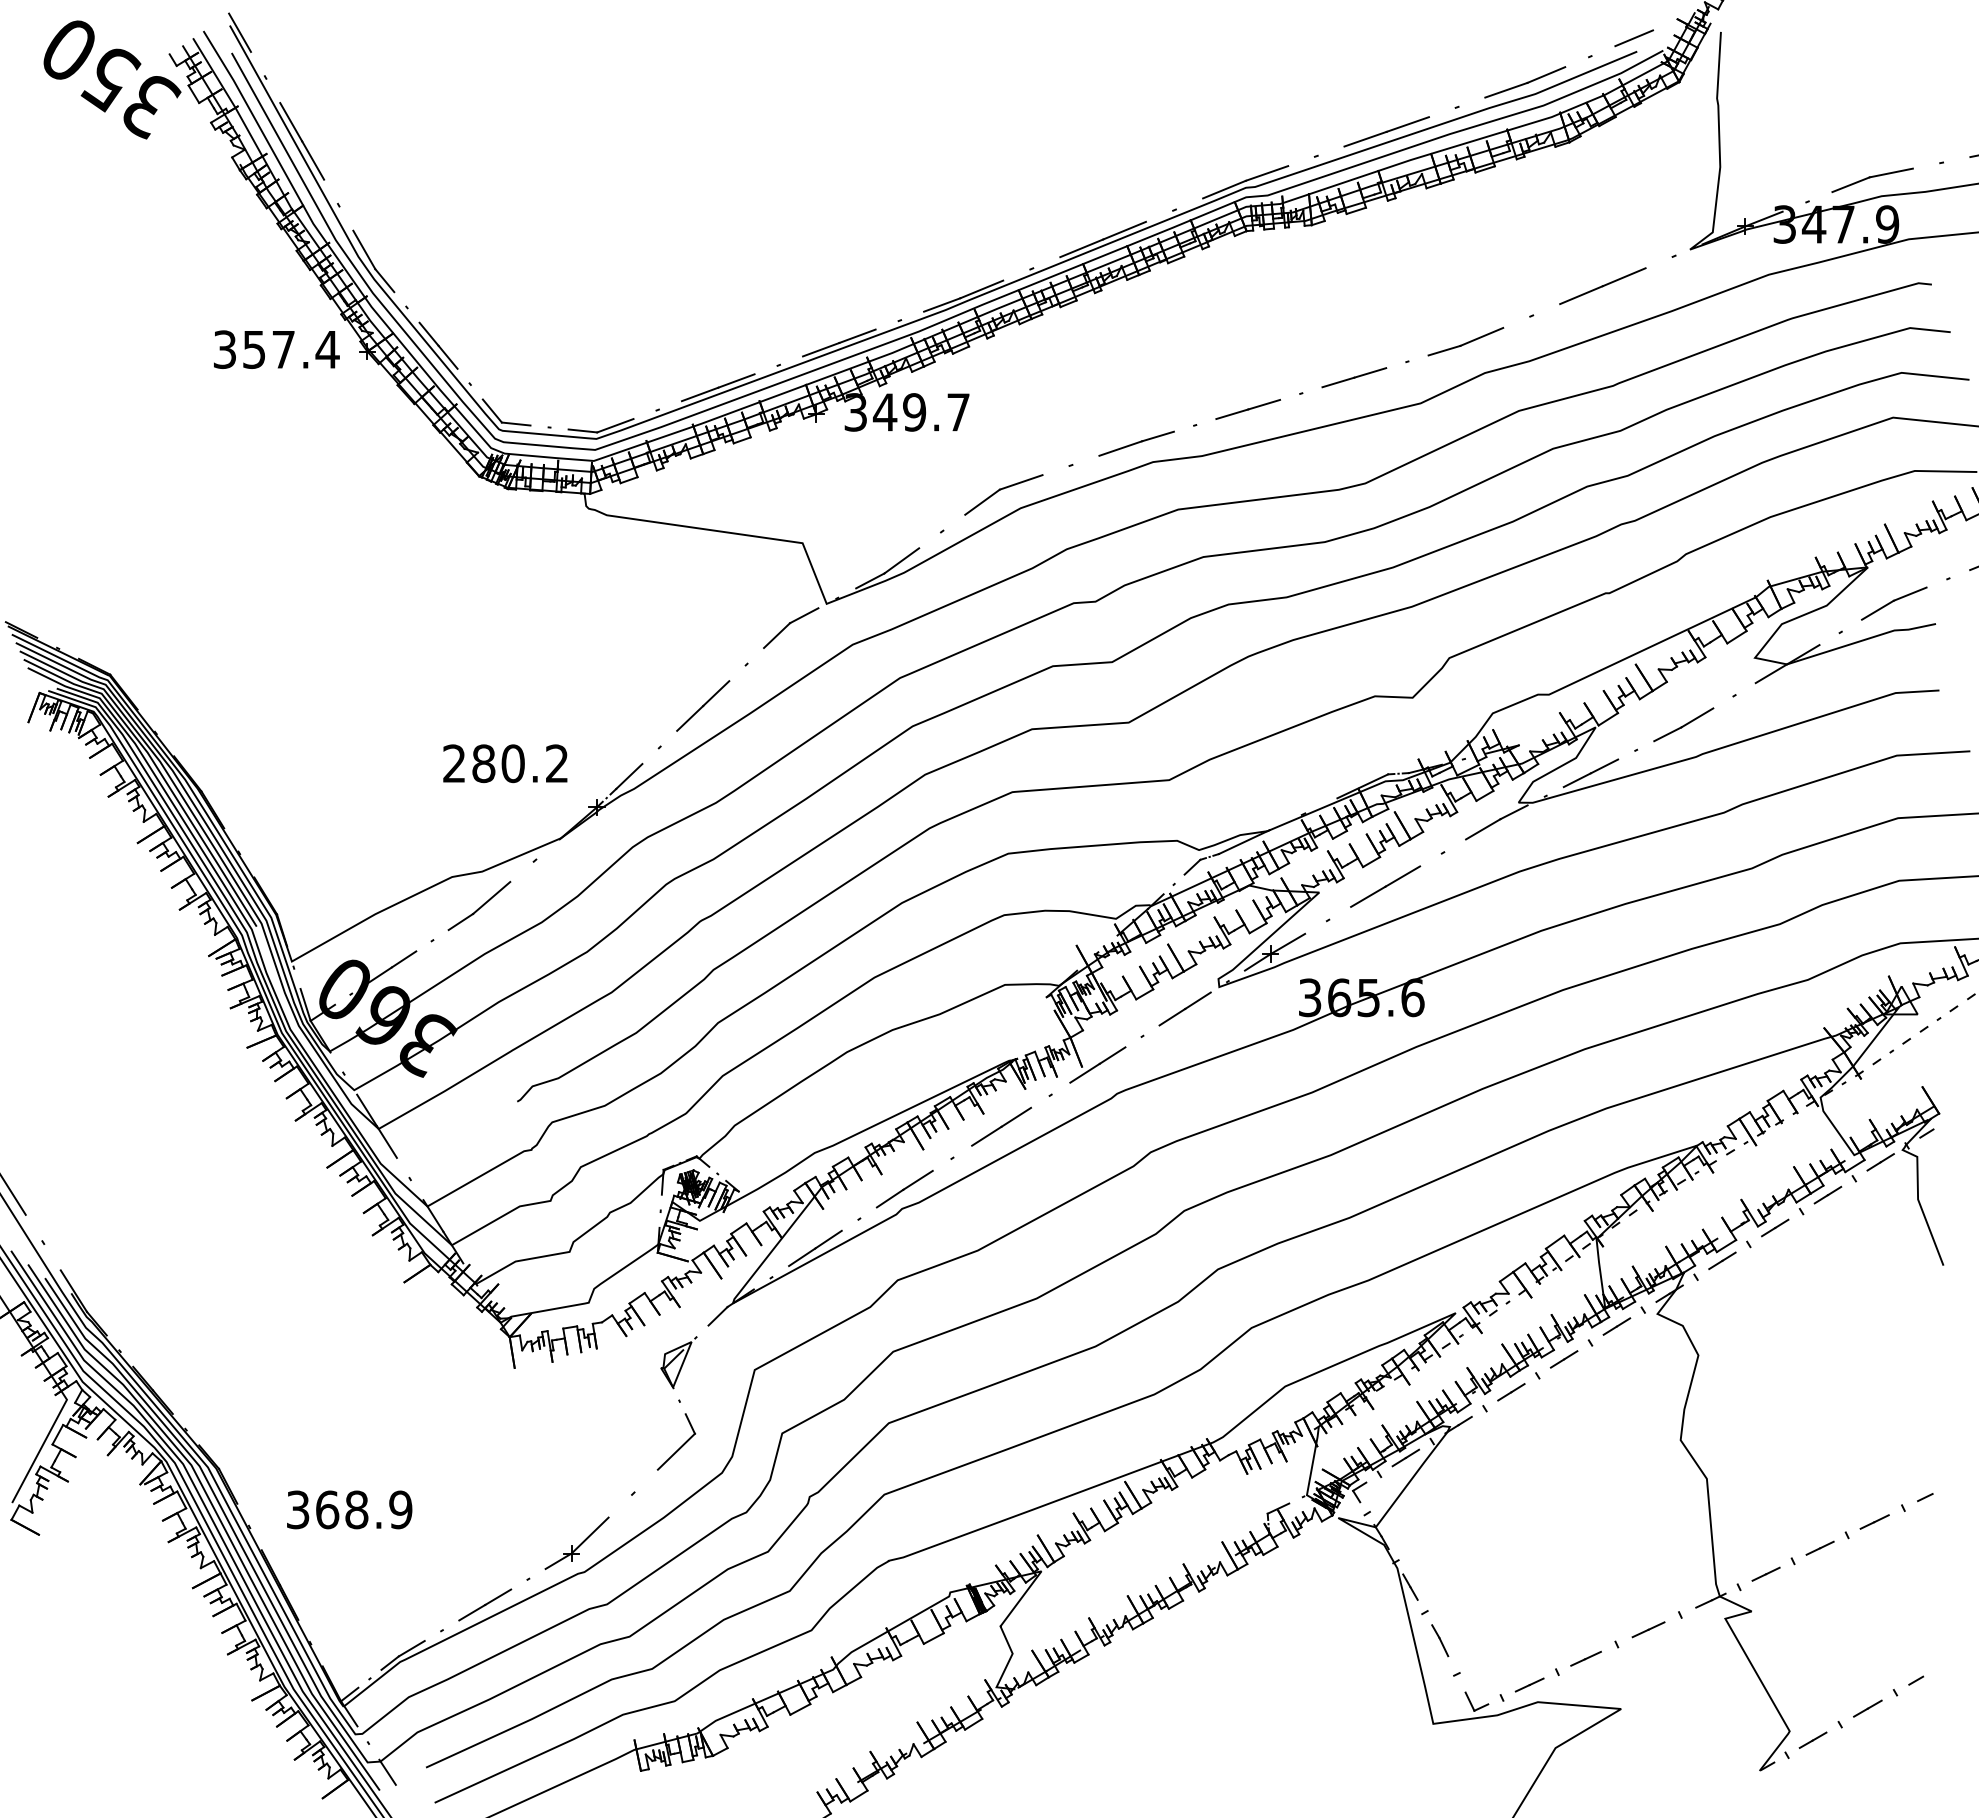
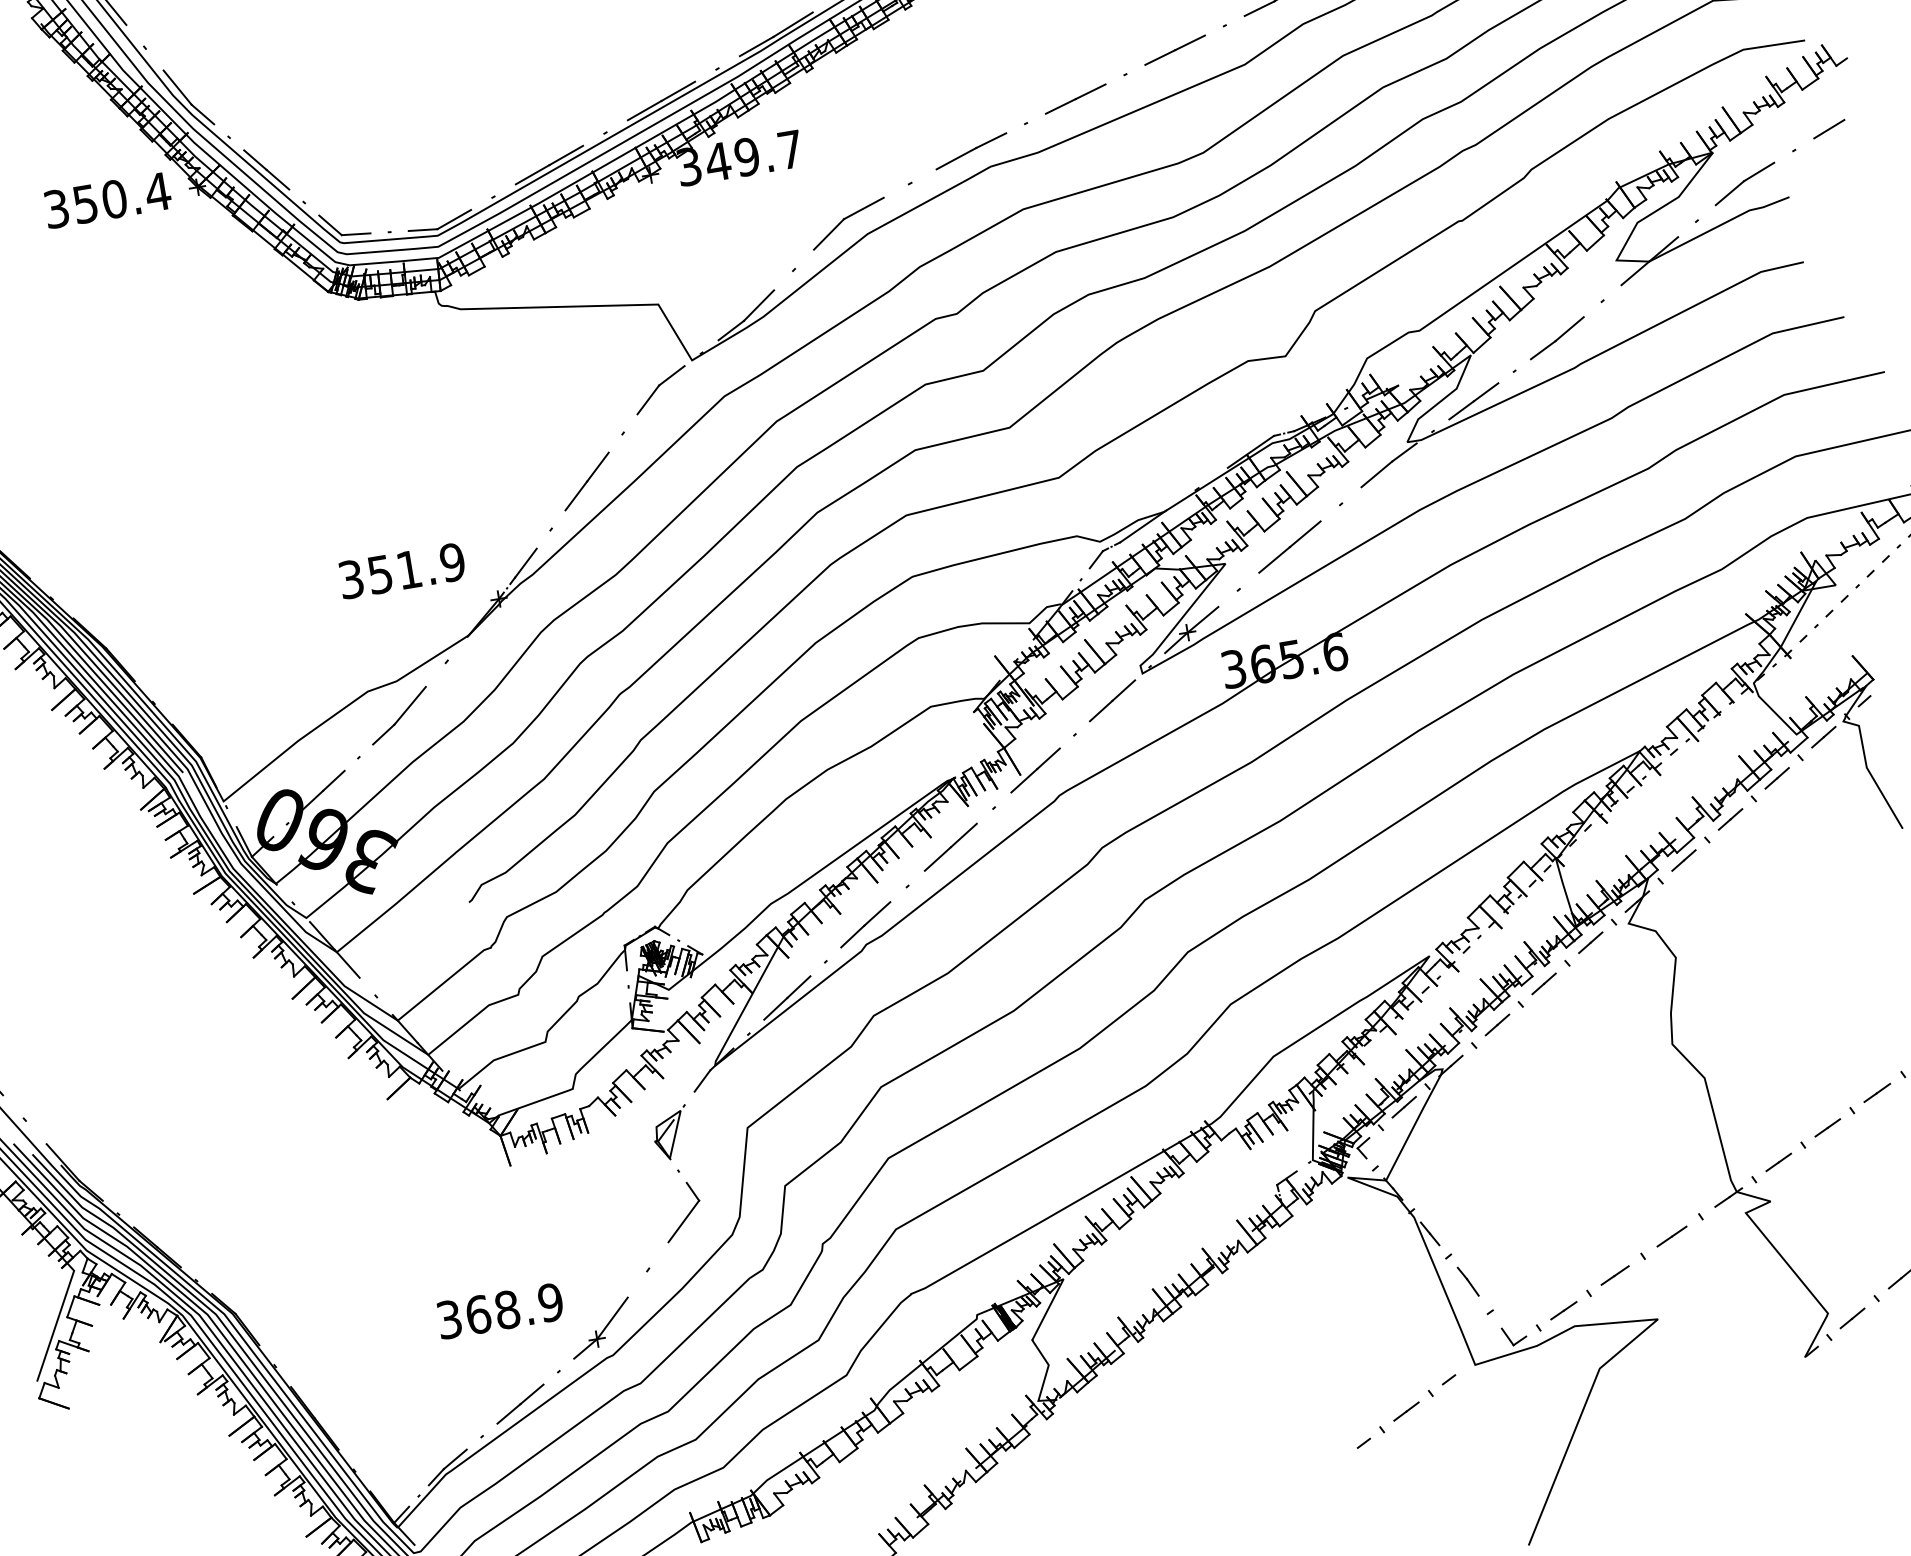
text: (283, 349) -> (114, 199), 357.4 -> 350.4
text: (505, 763) -> (401, 570), 280.2 -> 351.9
text: (349, 1509) -> (500, 1310), moved
part: (1357, 1758) -> (1406, 1411), added

